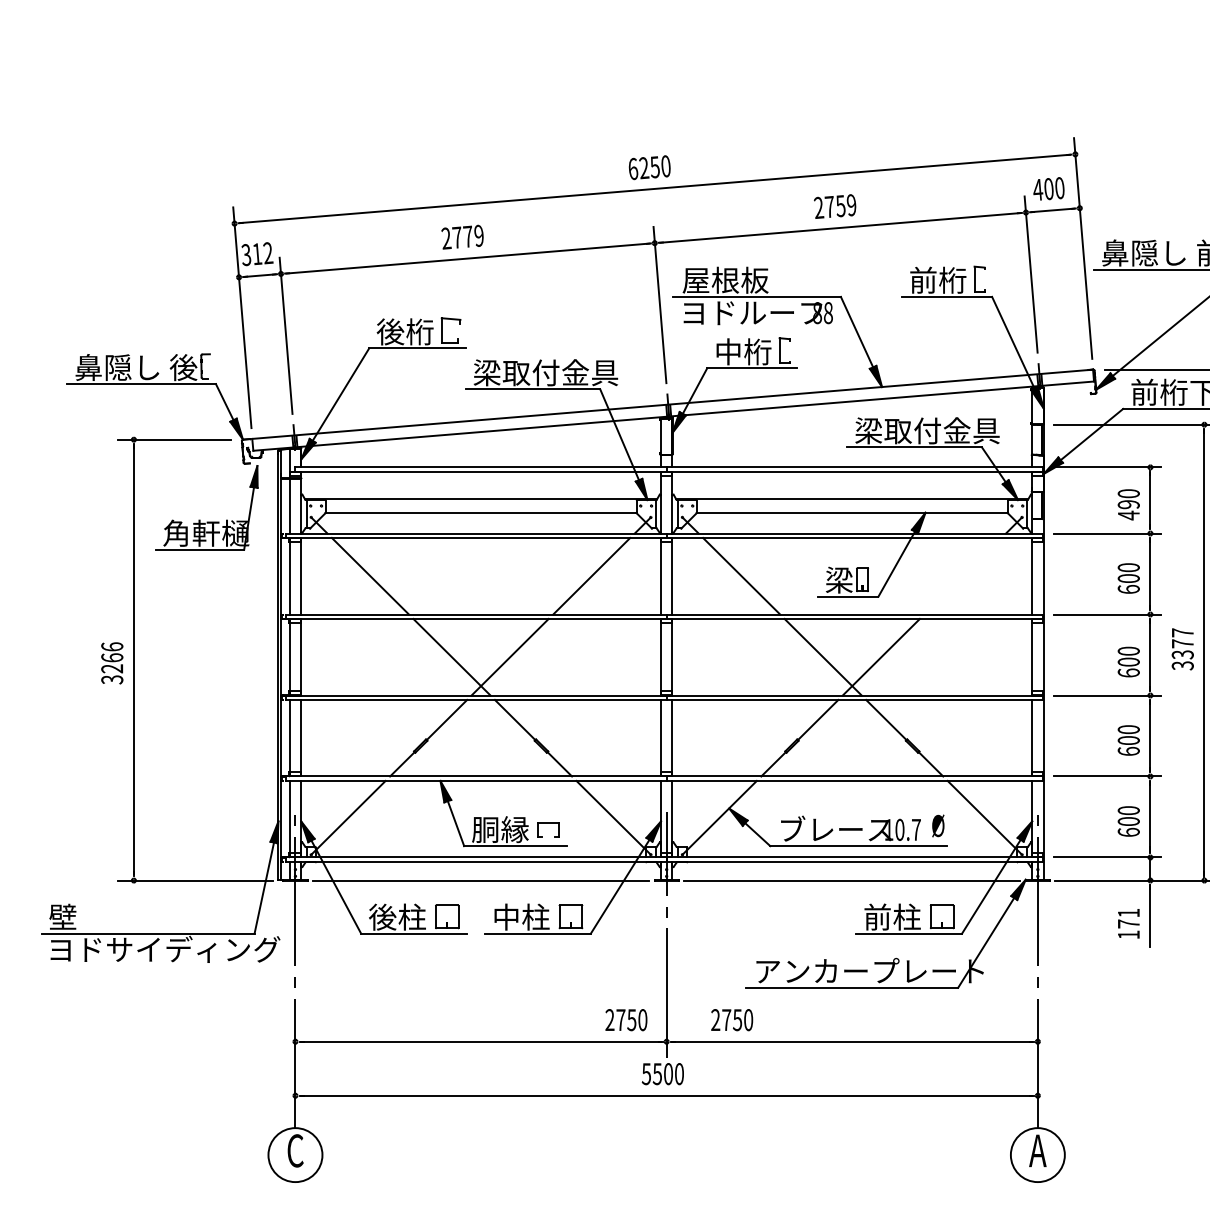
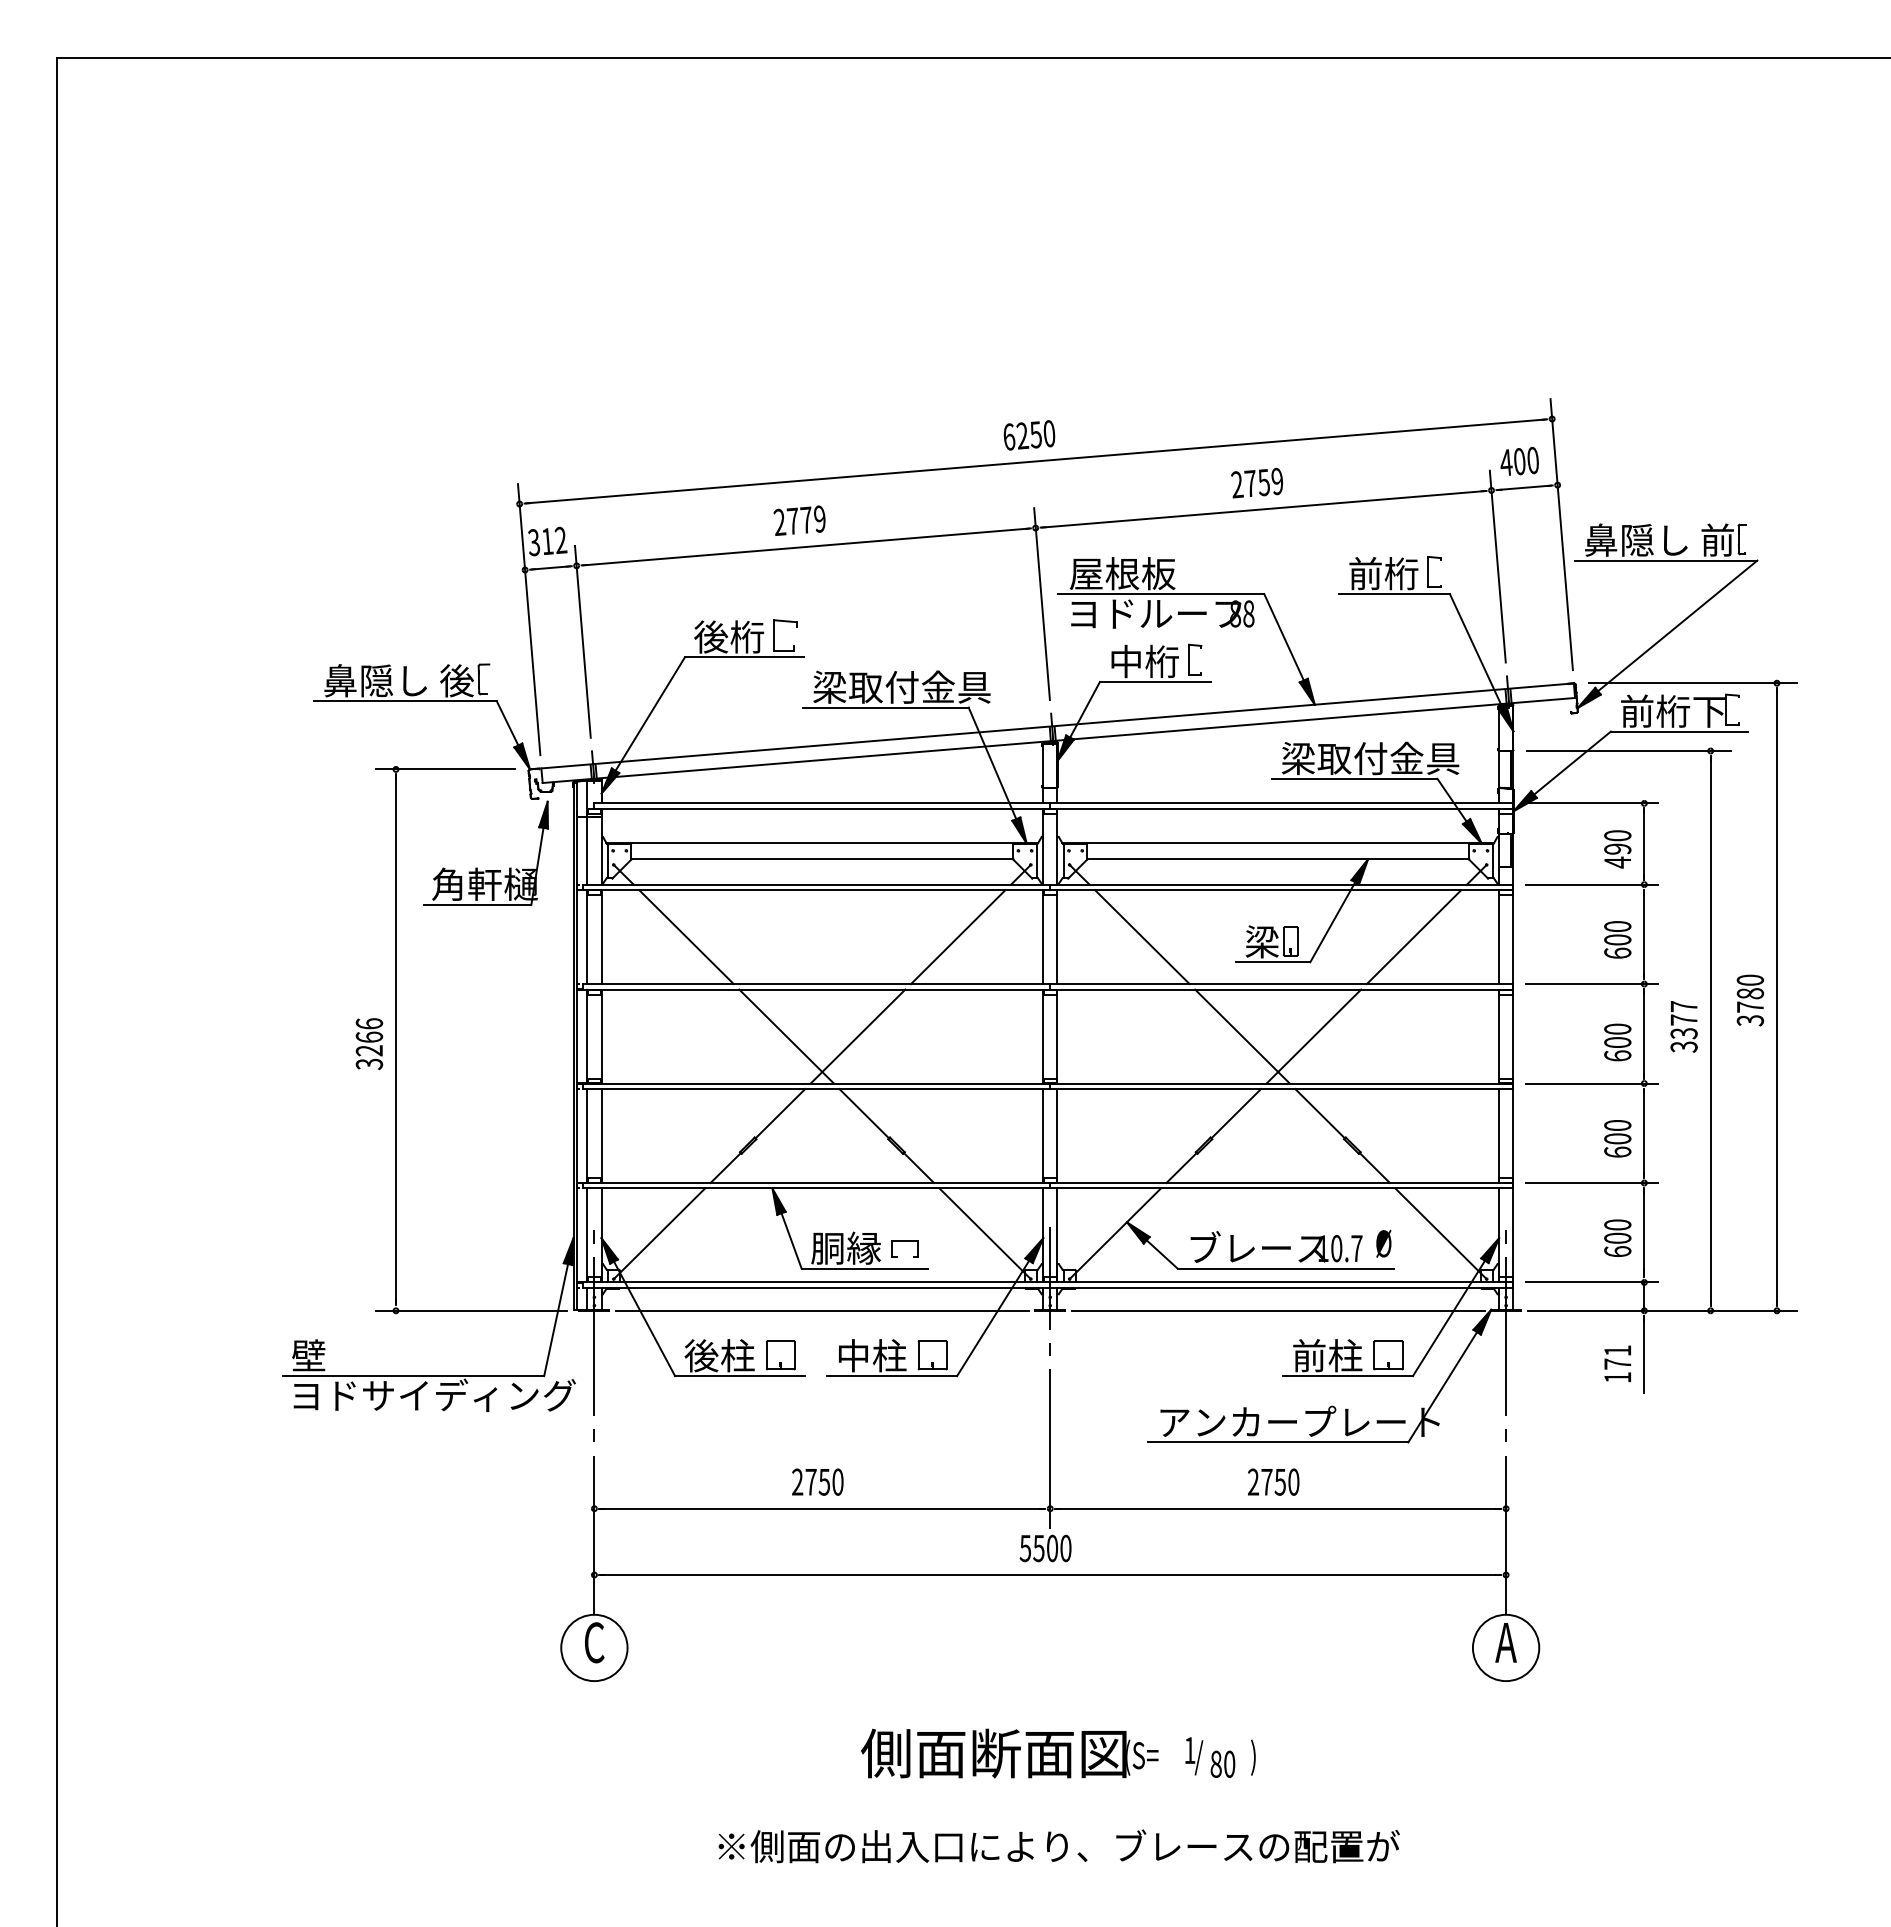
line: (962, 576) -> (1413, 937), added
text: (626, 1019) -> (817, 1481), moved
text: (732, 1019) -> (1273, 1481), moved

